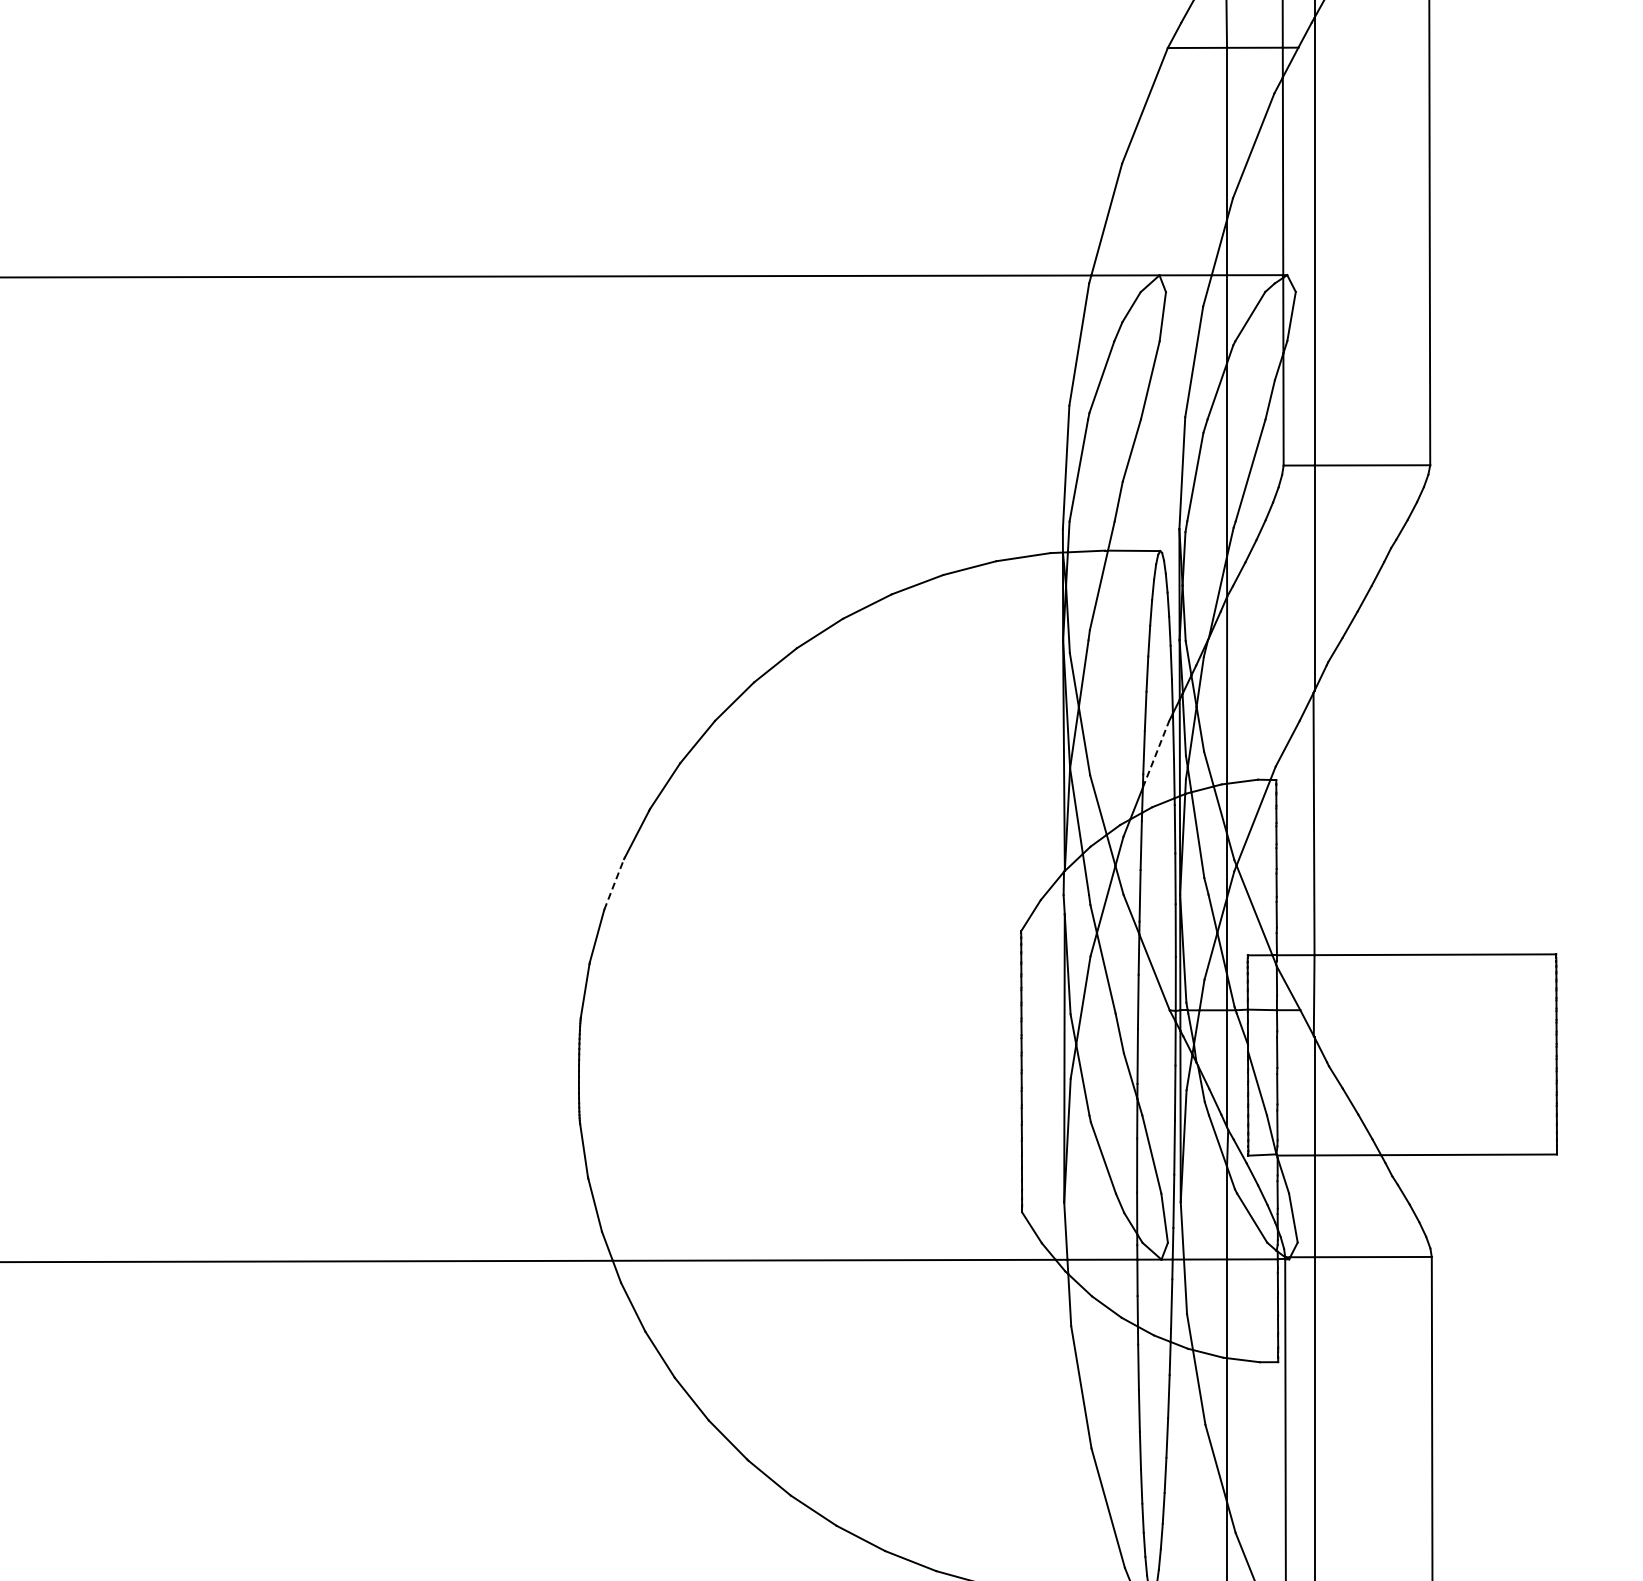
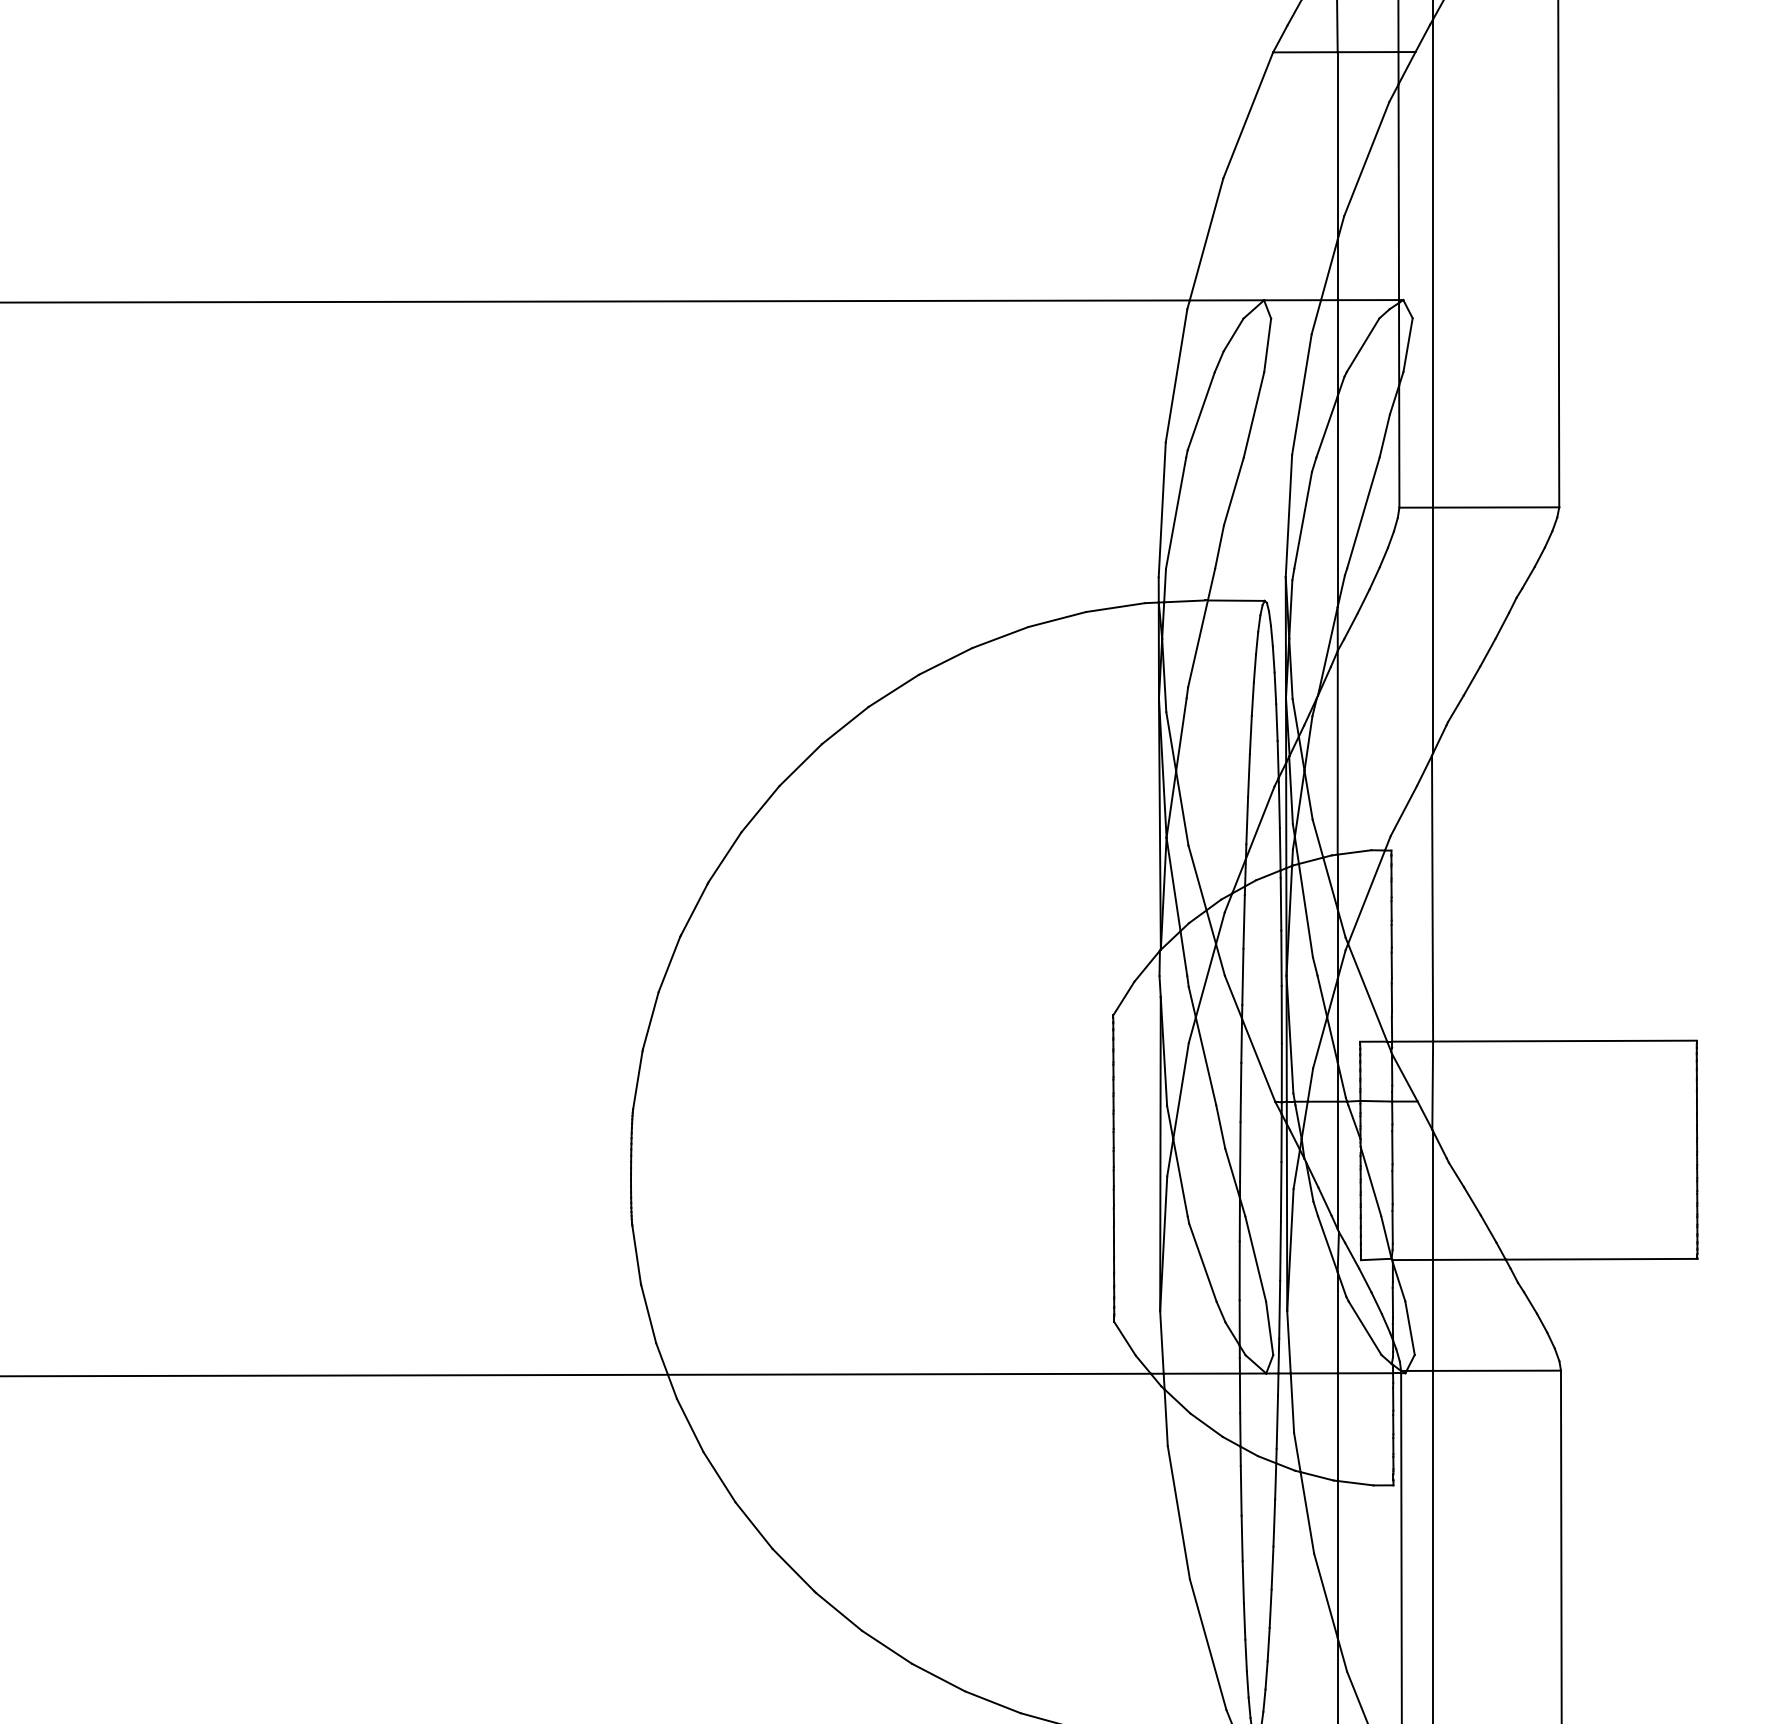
line: (1156, 754) -> (1260, 822), dashed -> solid
line: (614, 884) -> (669, 964), dashed -> solid

